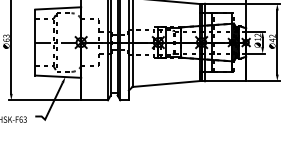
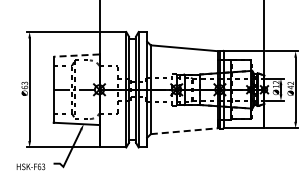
line: (58, 8) -> (76, 55), solid -> dashed
line: (166, 84) -> (184, 131), solid -> dashed

